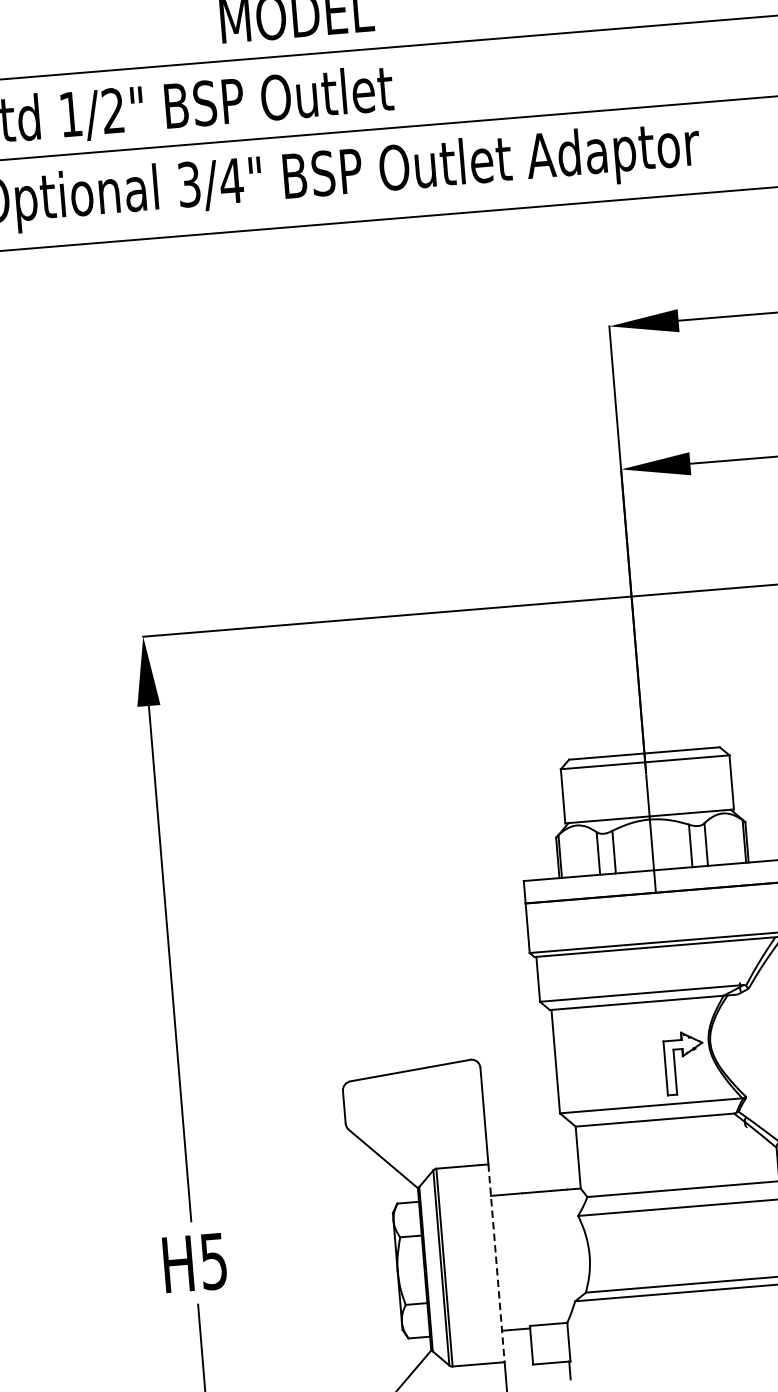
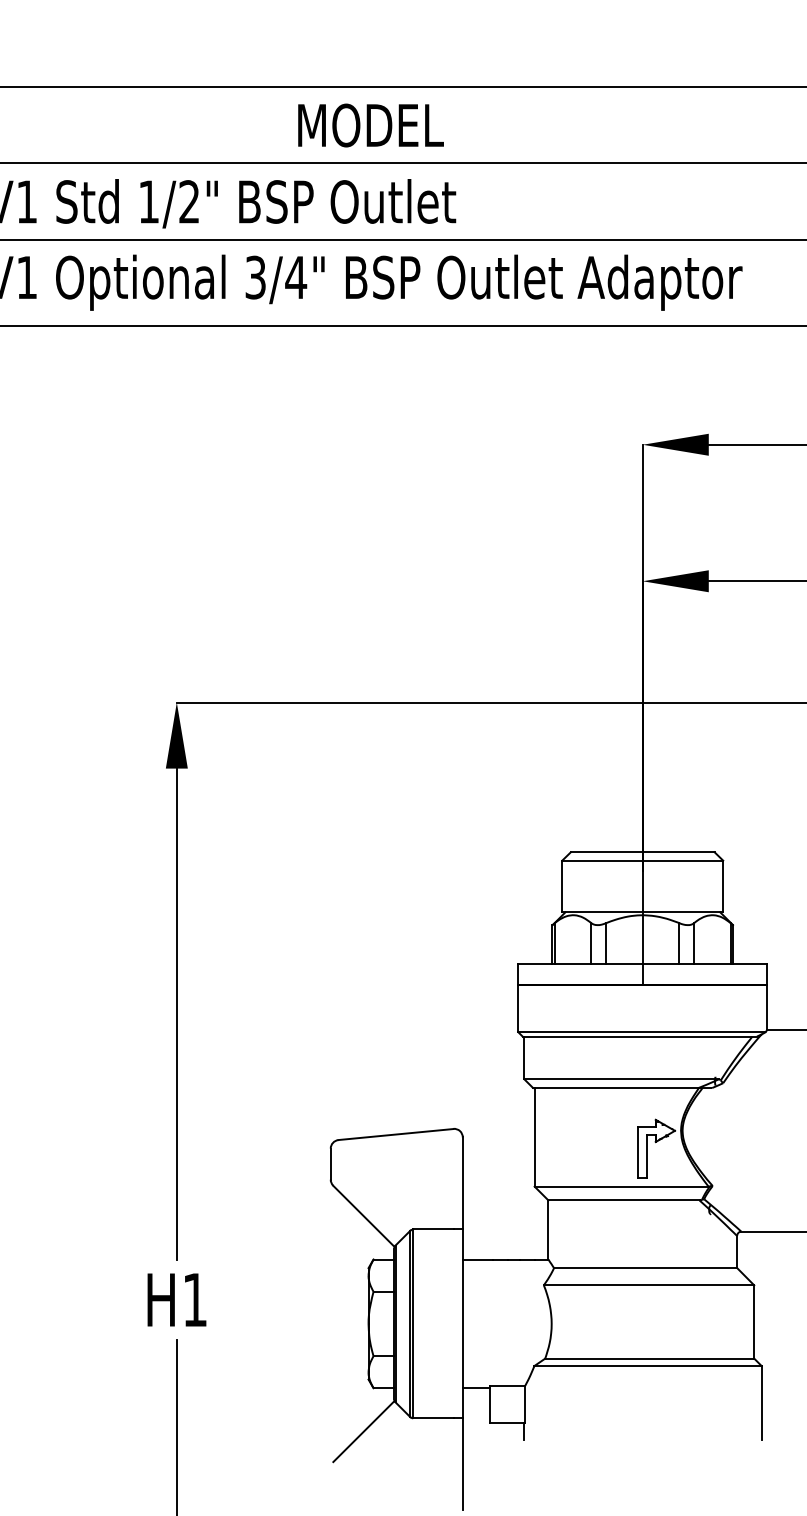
text: (213, 1261) -> (194, 1300), H5 -> H1
line: (496, 1264) -> (462, 1324), dashed -> solid

